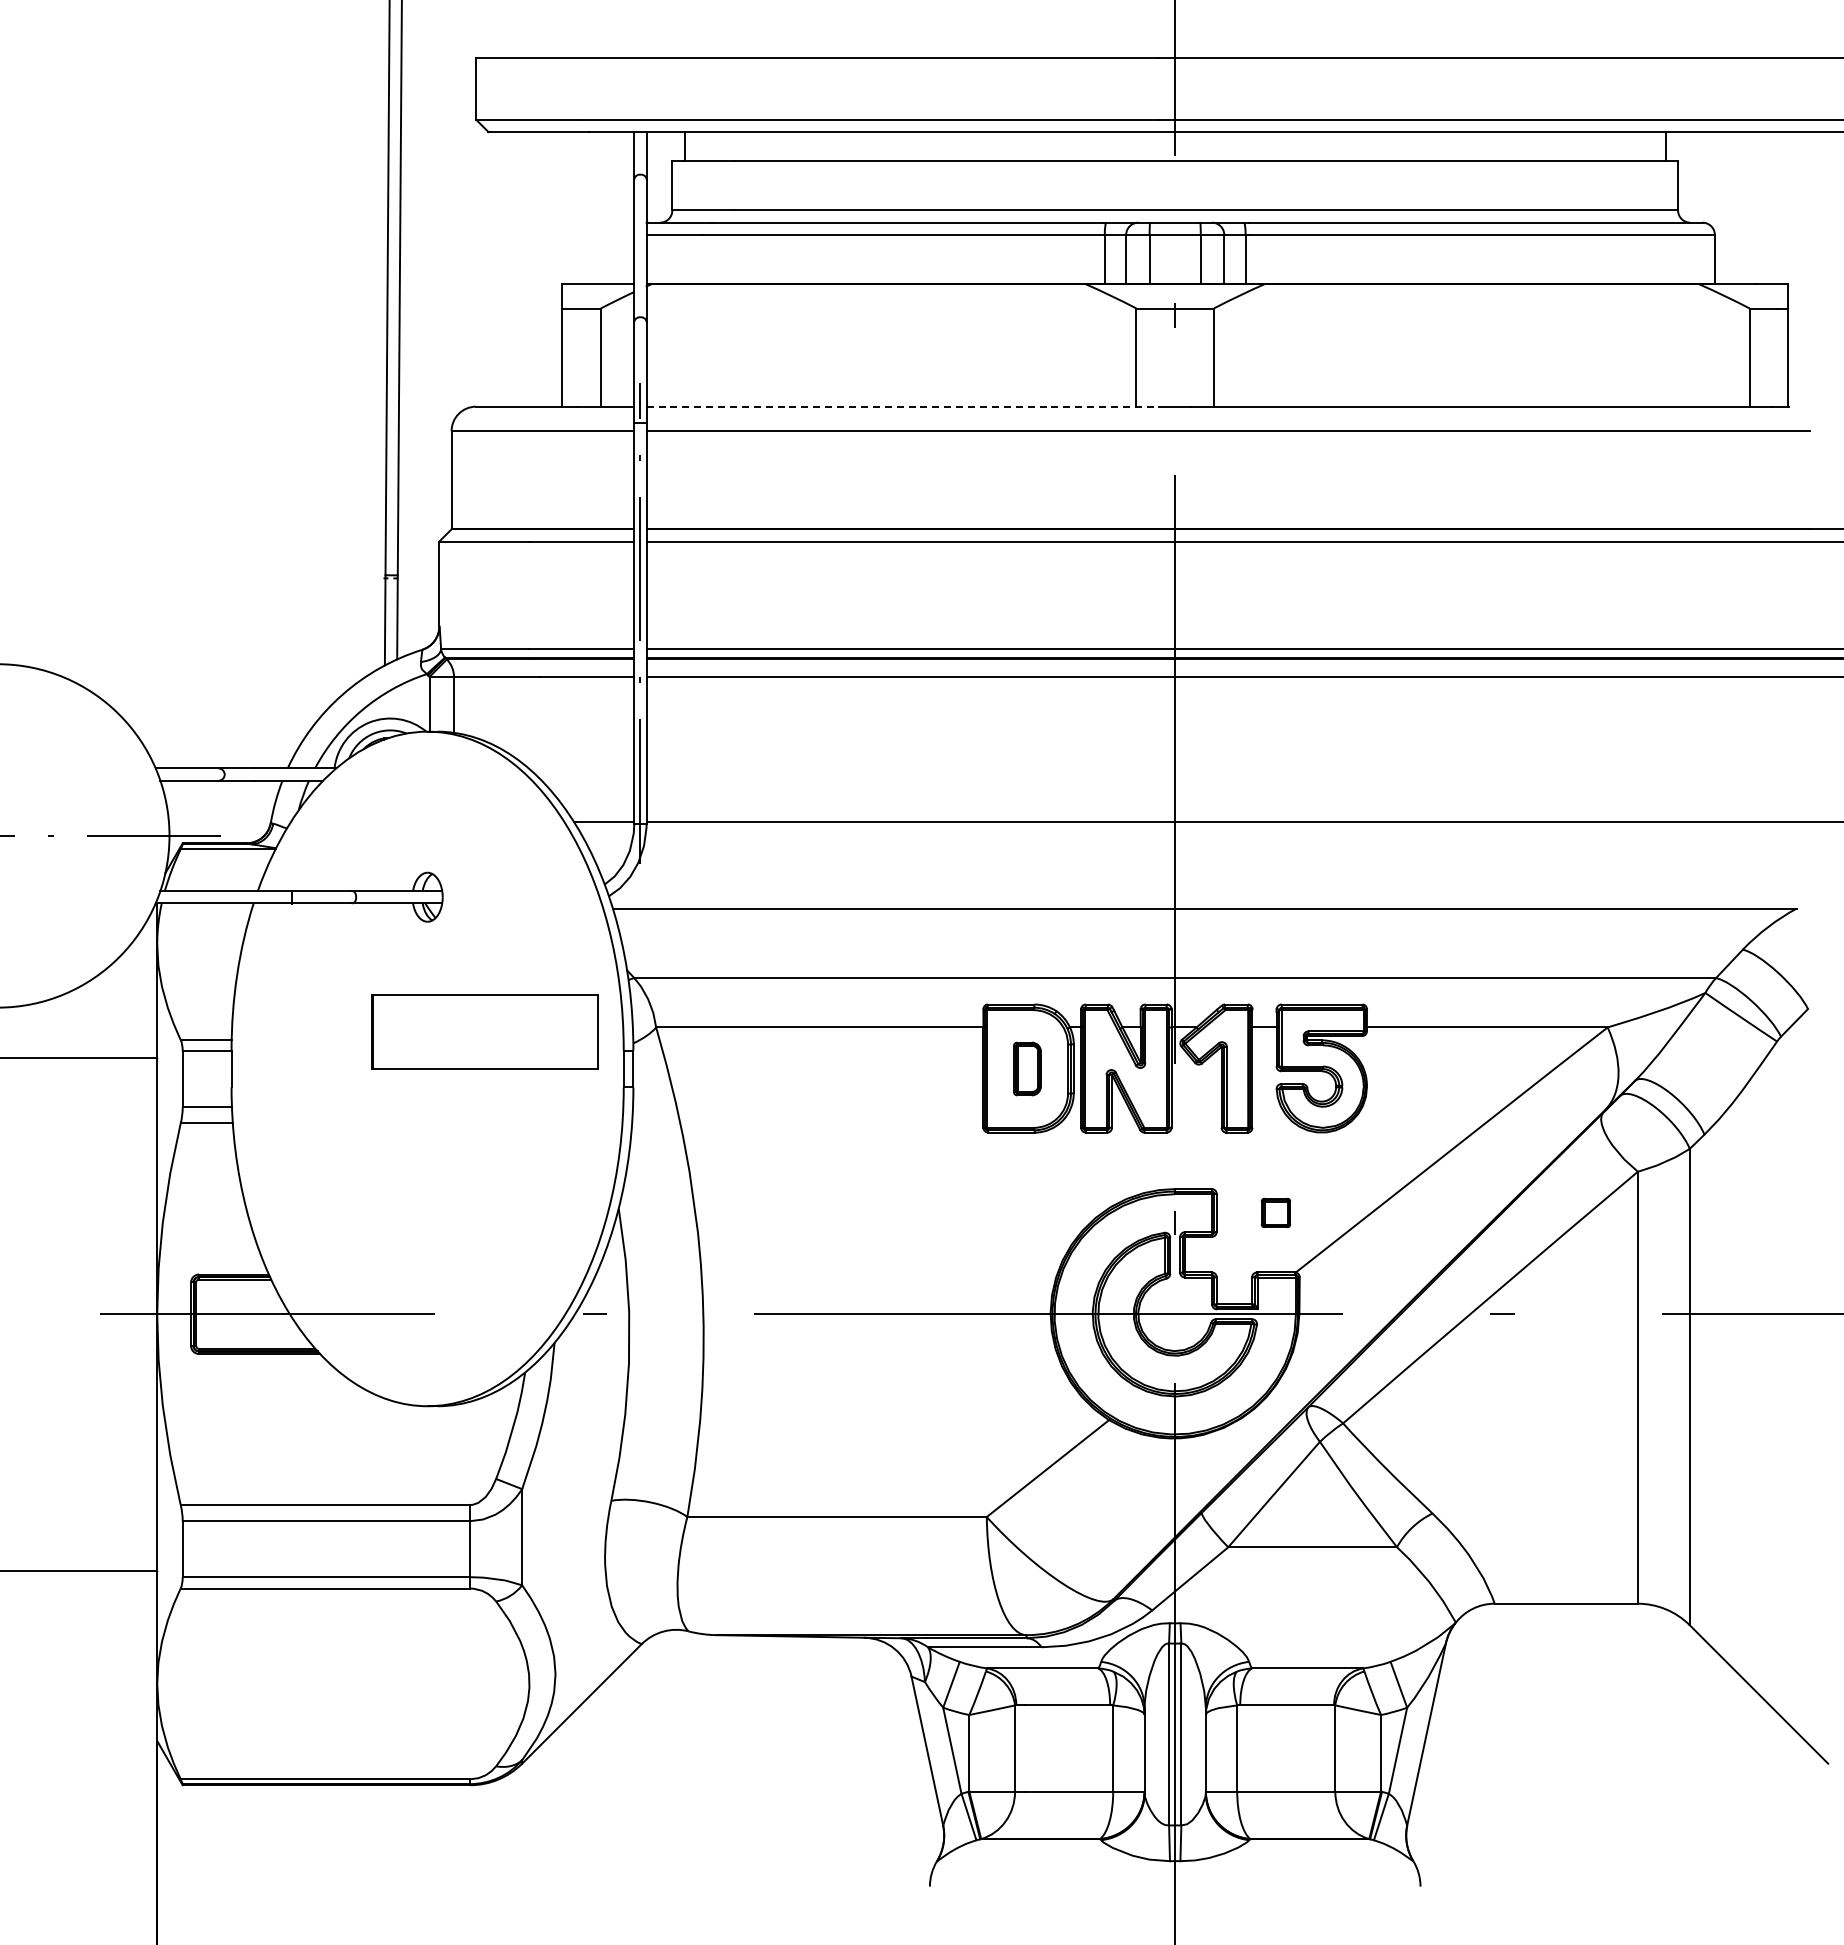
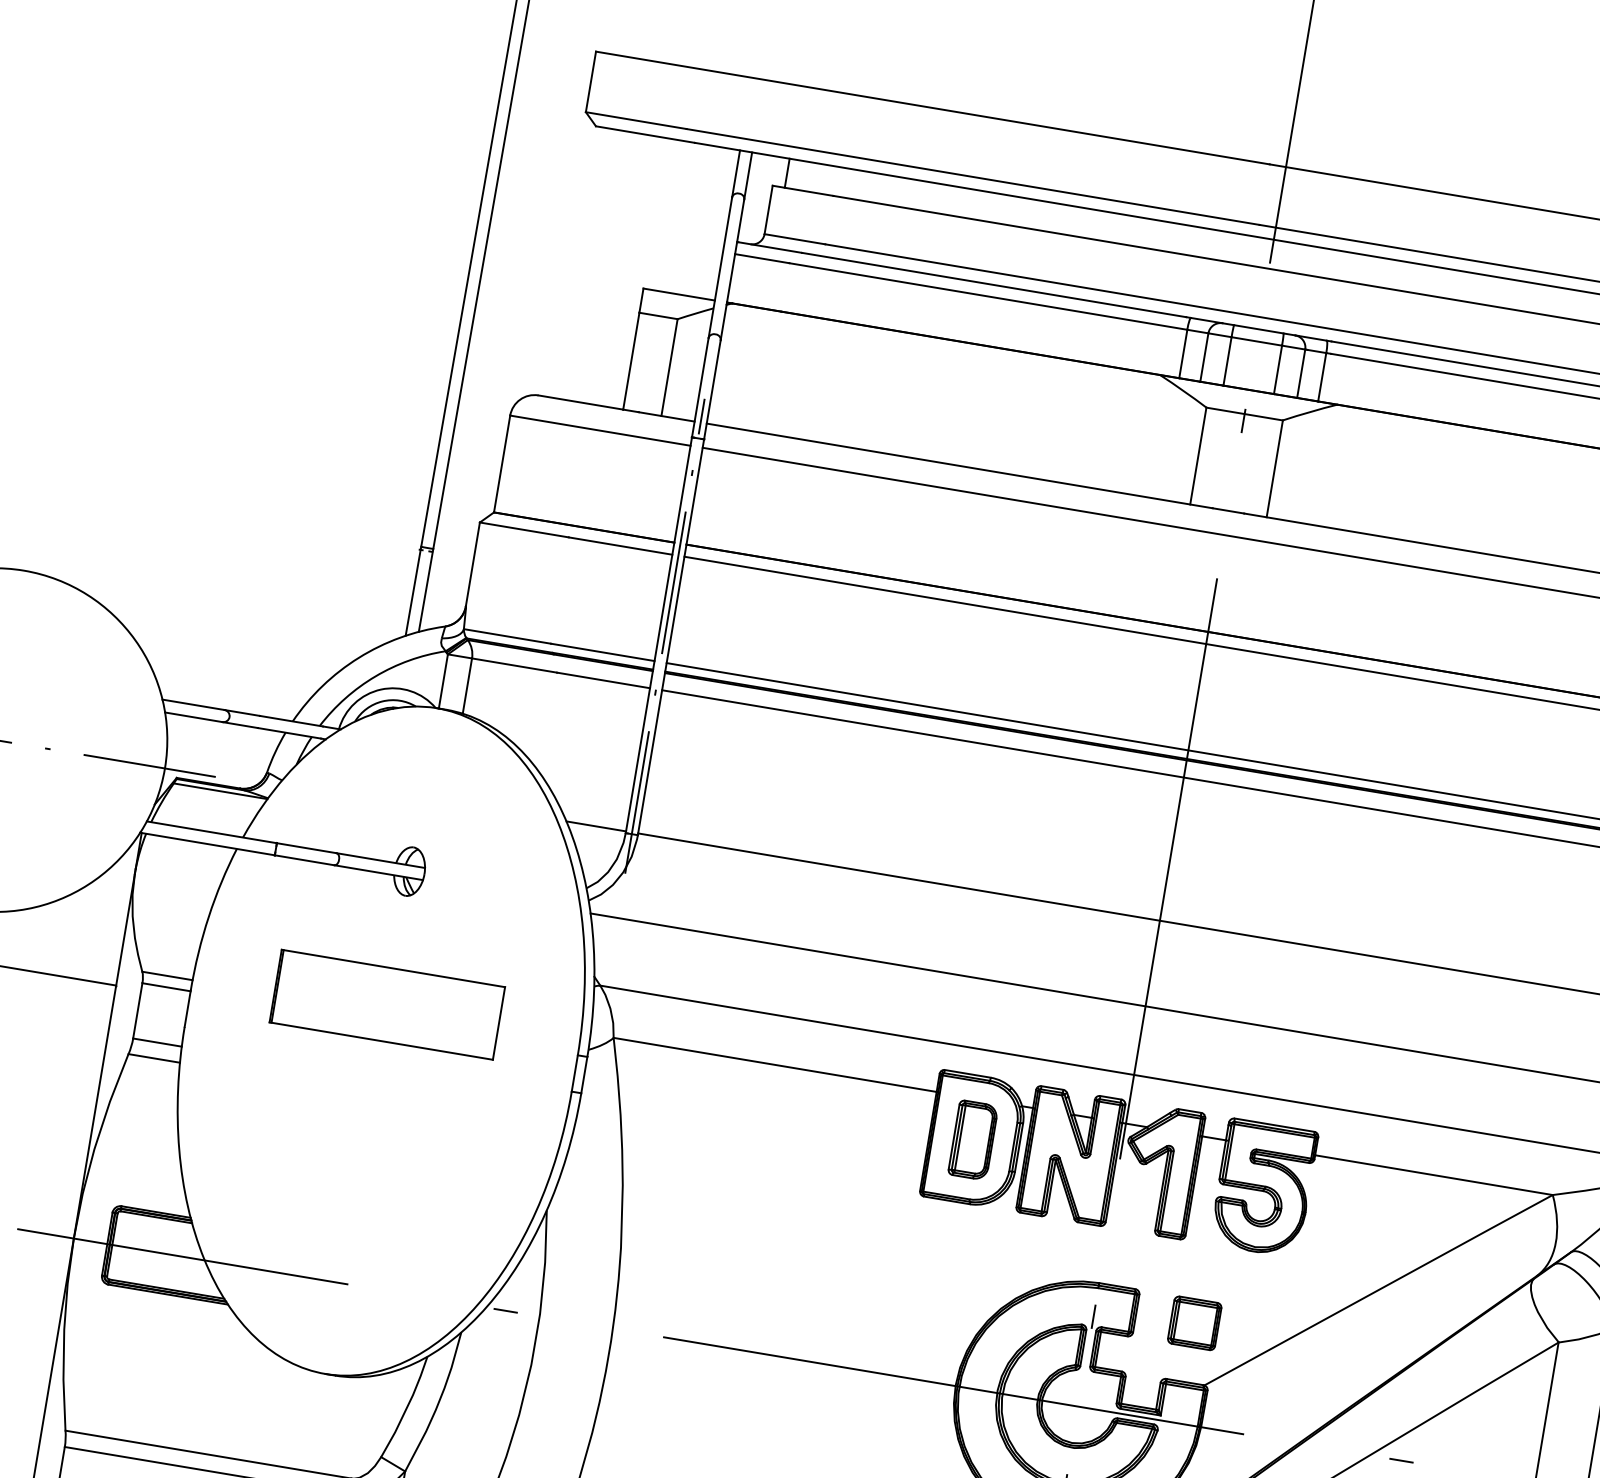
line: (903, 406) -> (960, 465), dashed -> solid
part: (484, 1031) -> (387, 1004), moved
part: (1027, 1068) -> (973, 1139), size x1.43
part: (1275, 1212) -> (1194, 1322), size x1.67

